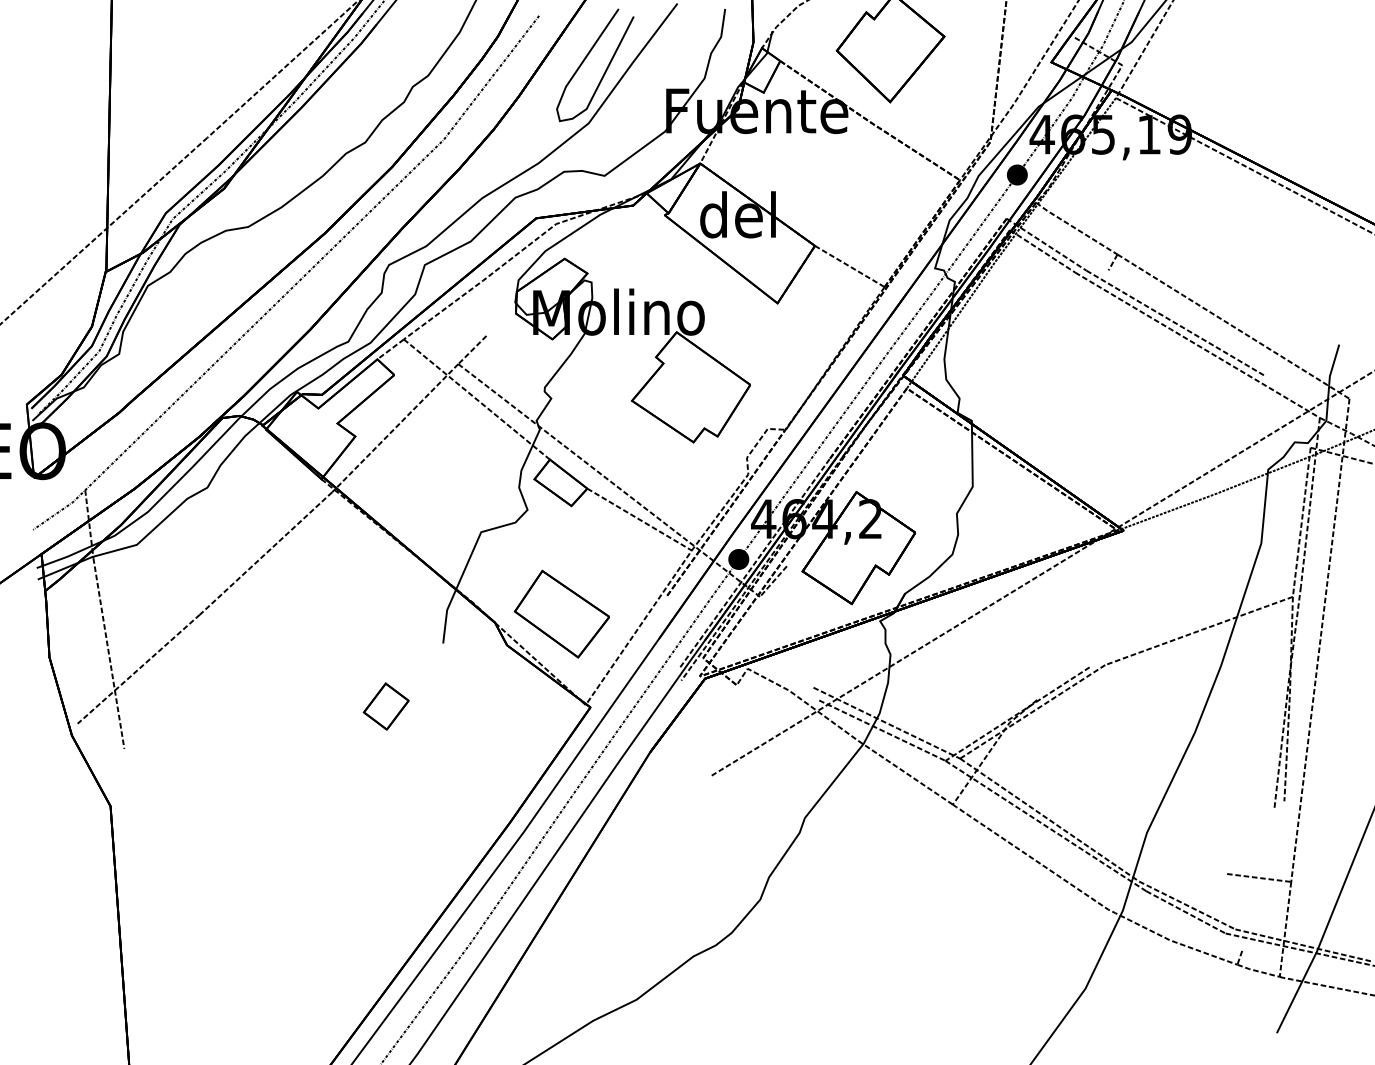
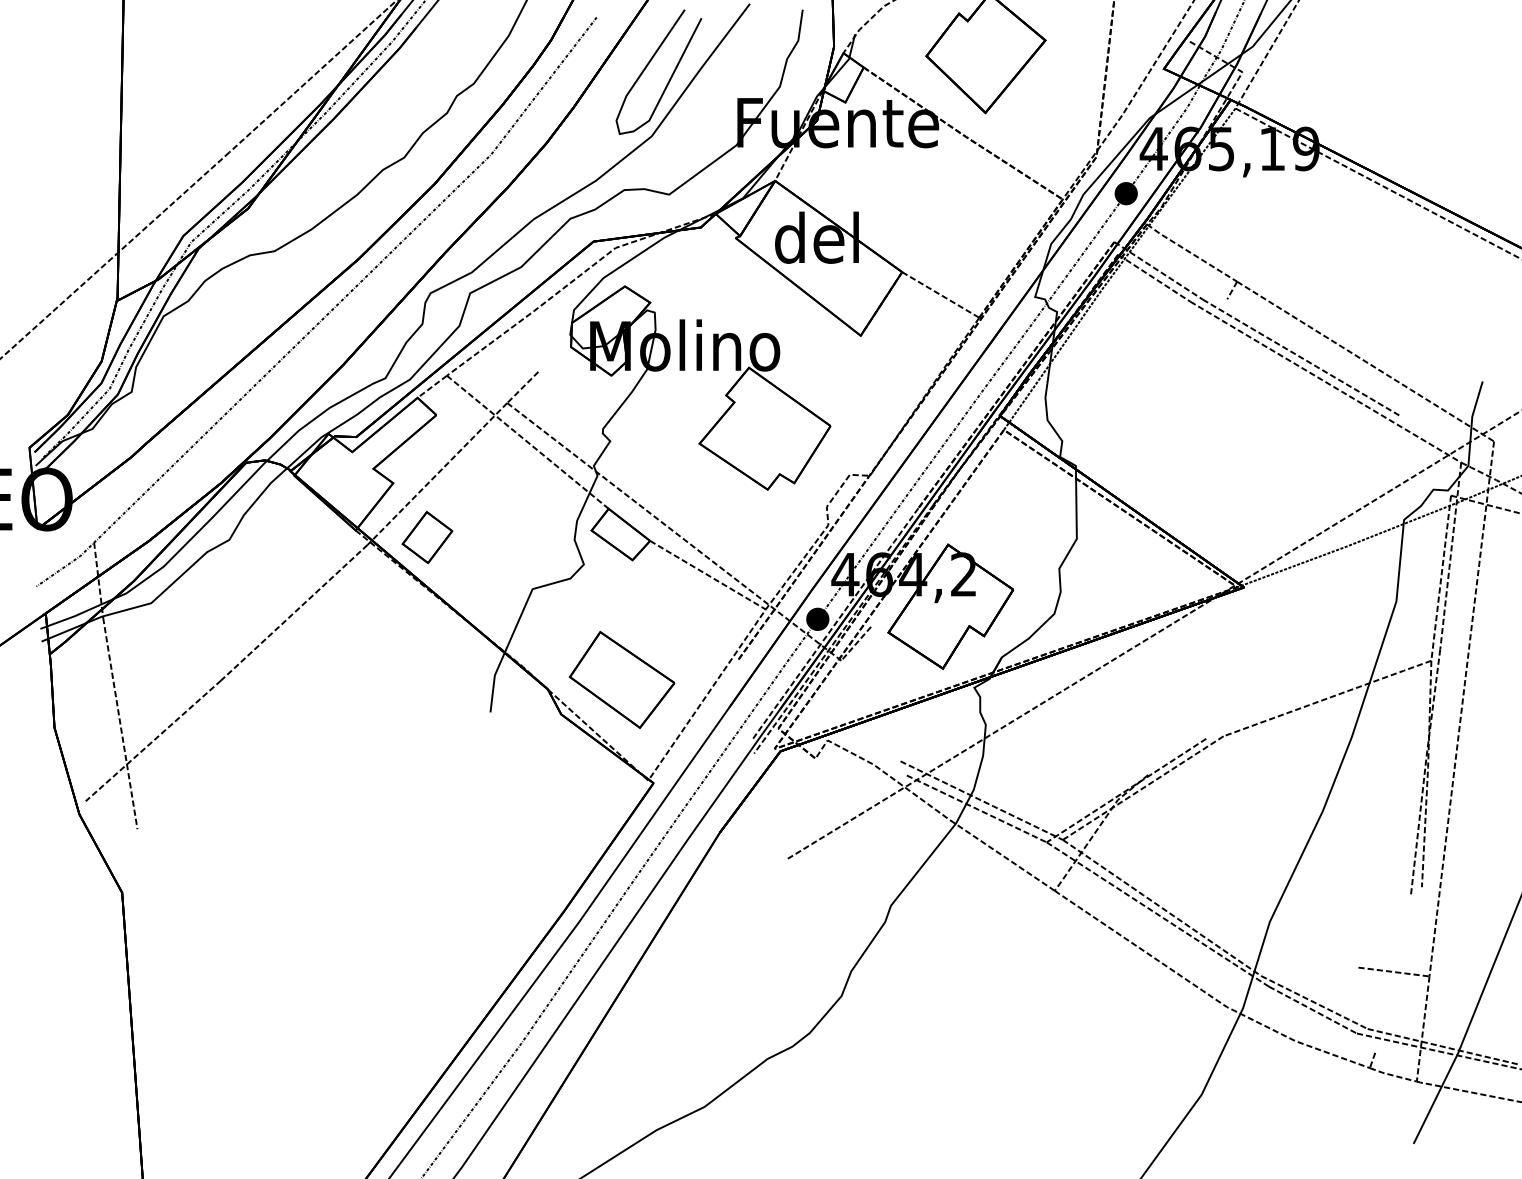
part: (385, 706) -> (426, 537), moved

